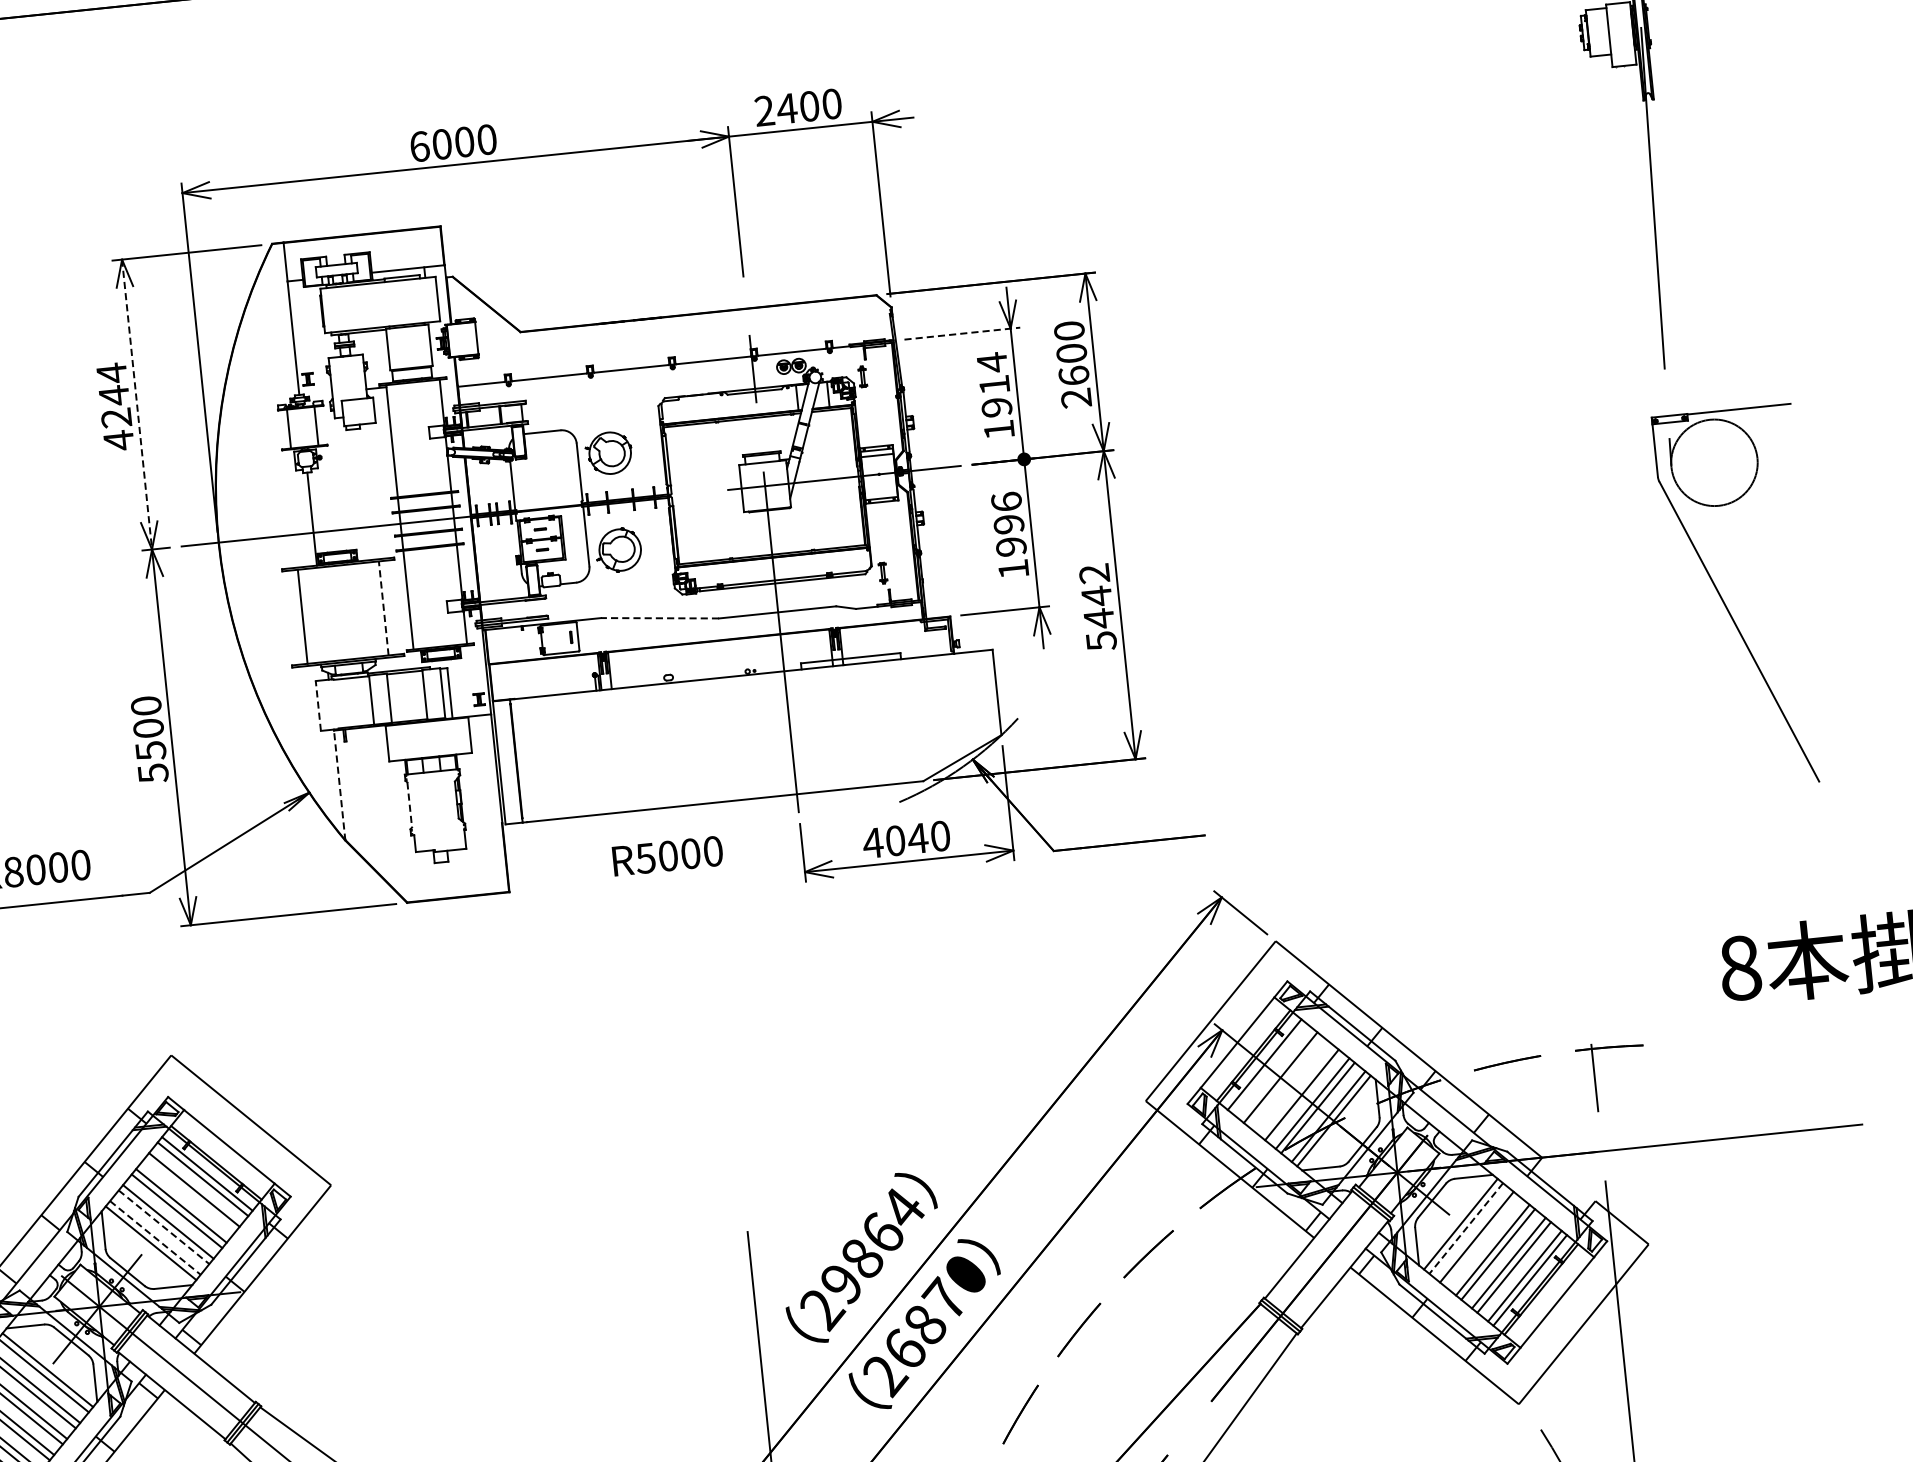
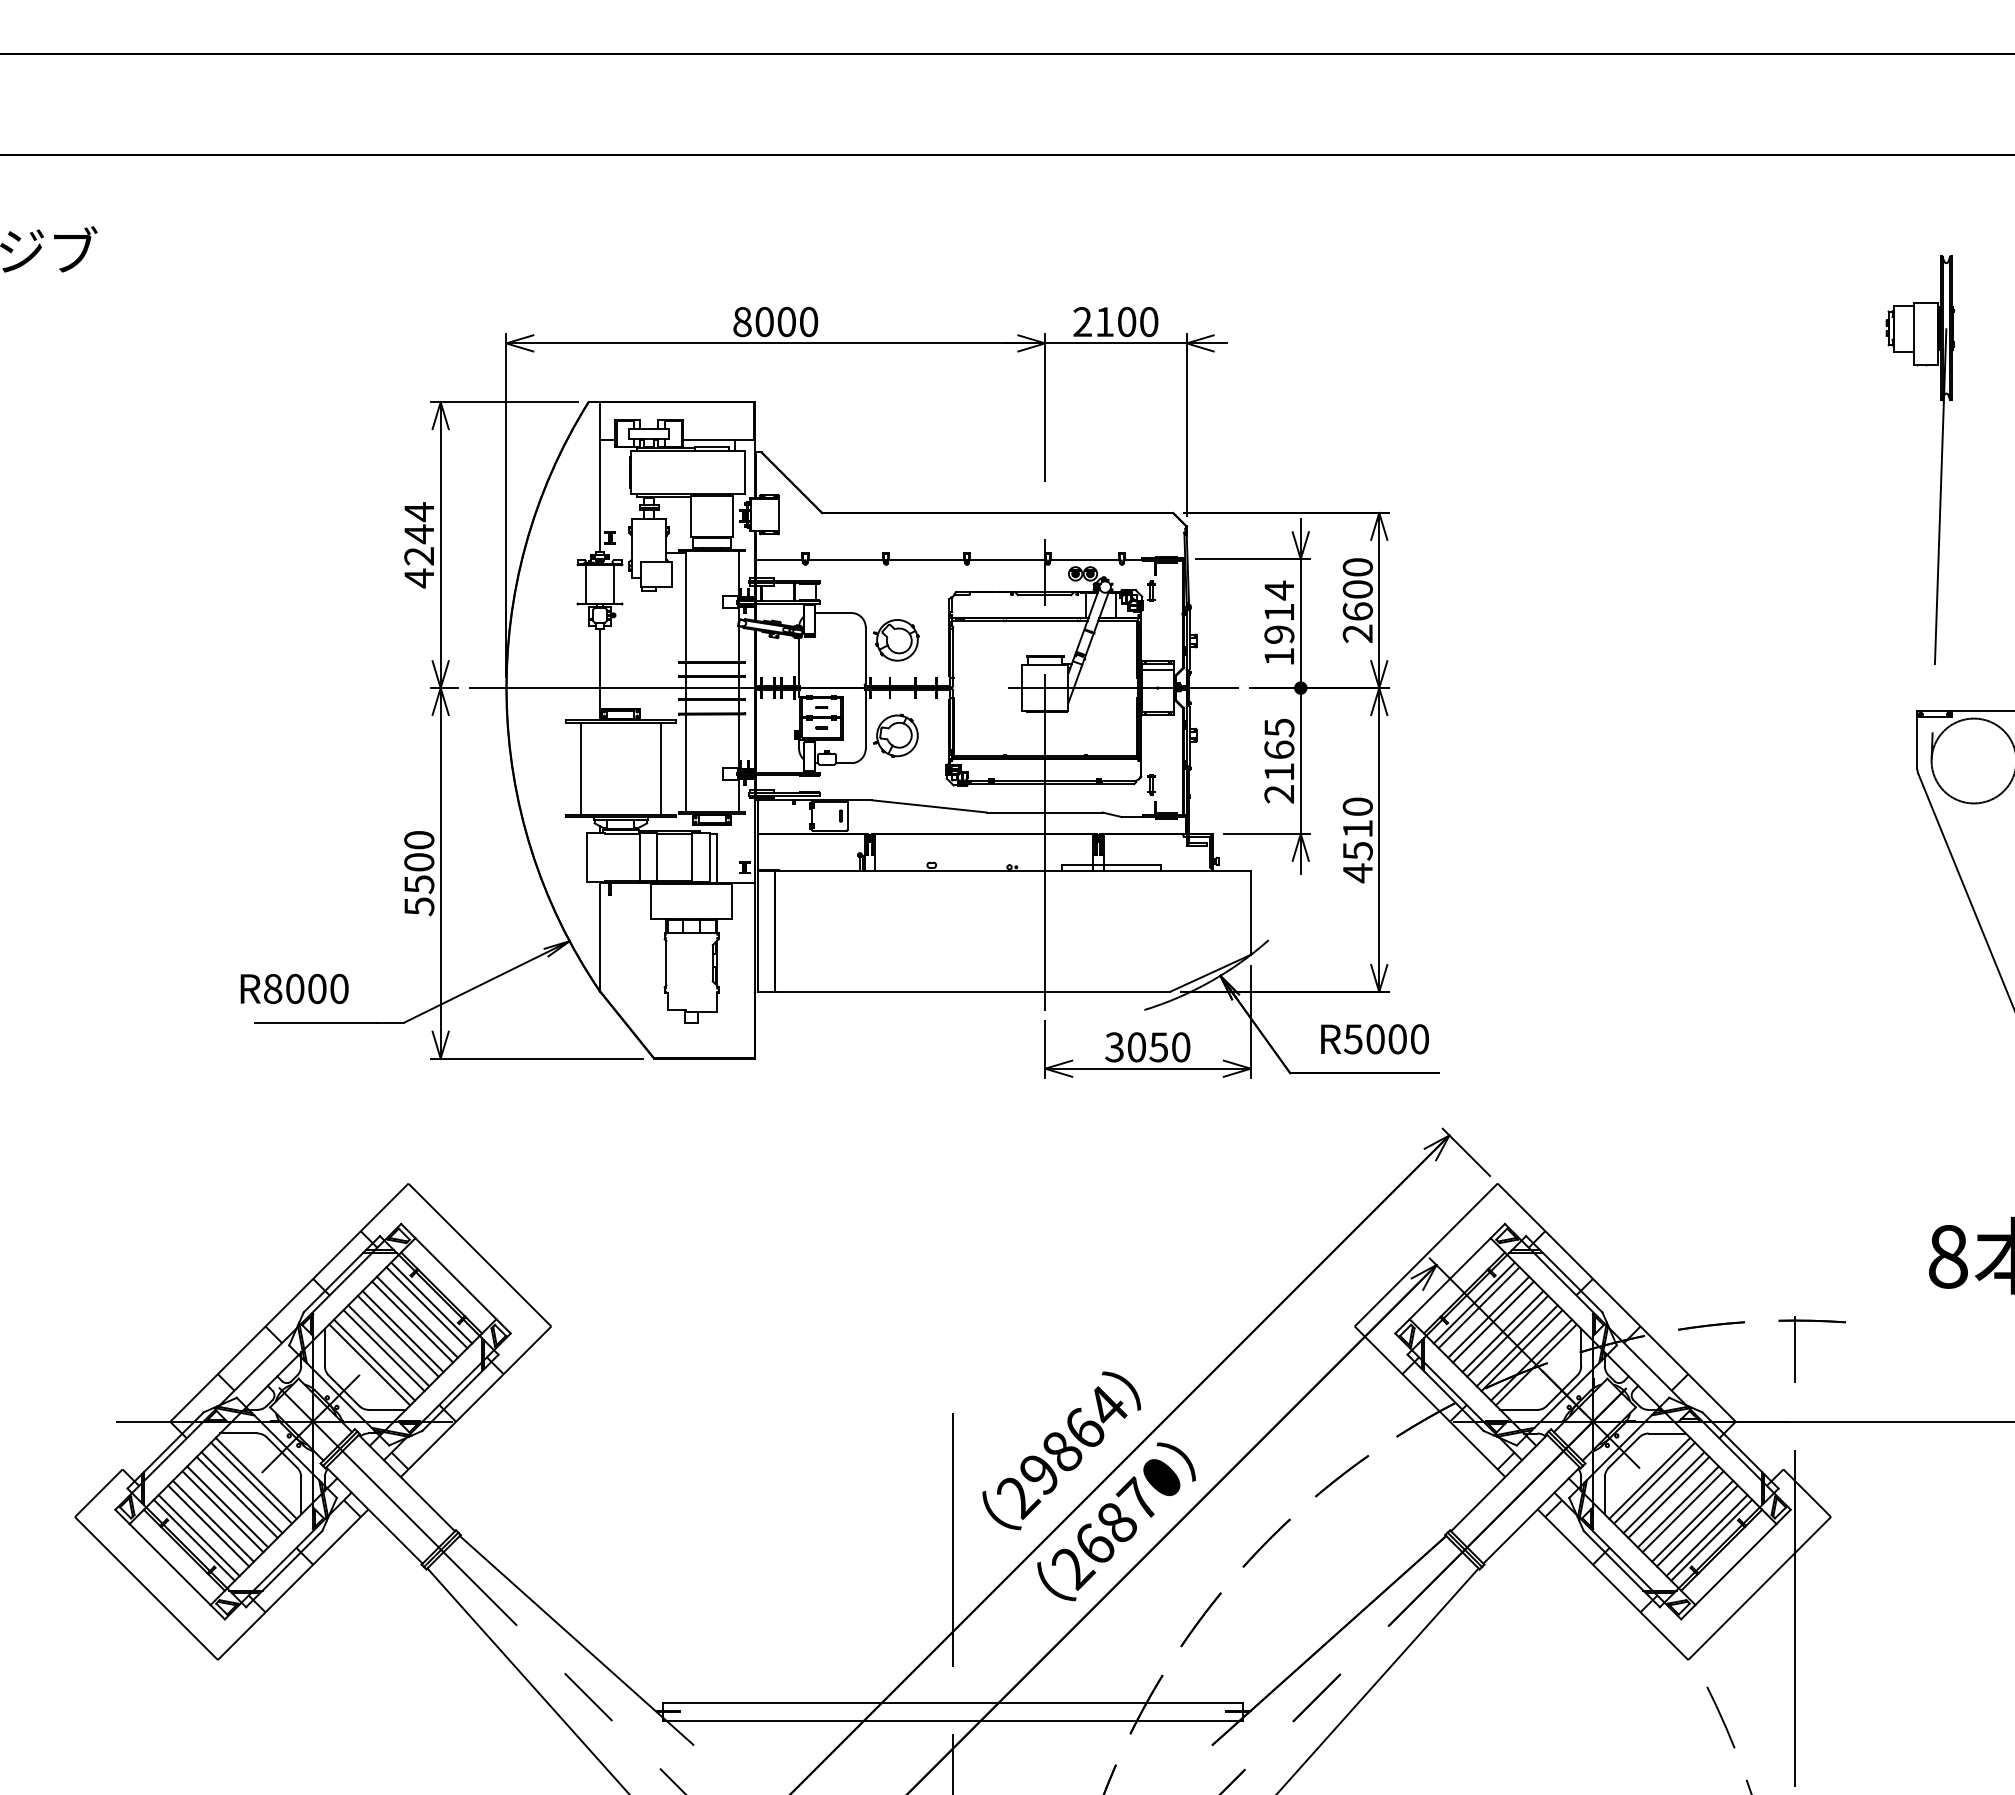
text: (786, 108) -> (1104, 321), 2400 -> 2100
text: (419, 147) -> (742, 322), 6000 -> 8000
line: (962, 333) -> (1253, 559), dashed -> solid
line: (136, 404) -> (440, 545), dashed -> solid
text: (1010, 535) -> (1279, 760), 1996 -> 2165
text: (1097, 607) -> (1357, 840), 5442 -> 4510
line: (383, 608) -> (660, 768), dashed -> solid
line: (660, 618) -> (929, 806), dashed -> solid
line: (318, 705) -> (587, 857), dashed -> solid
line: (340, 784) -> (600, 936), dashed -> solid
line: (409, 805) -> (666, 963), dashed -> solid
text: (895, 841) -> (1136, 1047), 4040 -> 3050
text: (667, 856) -> (1374, 1039), moved
line: (1269, 1068) -> (1478, 1307), added
line: (1284, 1081) -> (1492, 1321), added
line: (1296, 1090) -> (1502, 1331), added
line: (189, 1194) -> (412, 1321), added
line: (164, 1227) -> (384, 1350), dashed -> solid
line: (1466, 1228) -> (1654, 1483), dashed -> solid
line: (155, 1238) -> (374, 1360), dashed -> solid
line: (1481, 1240) -> (1668, 1496), added

